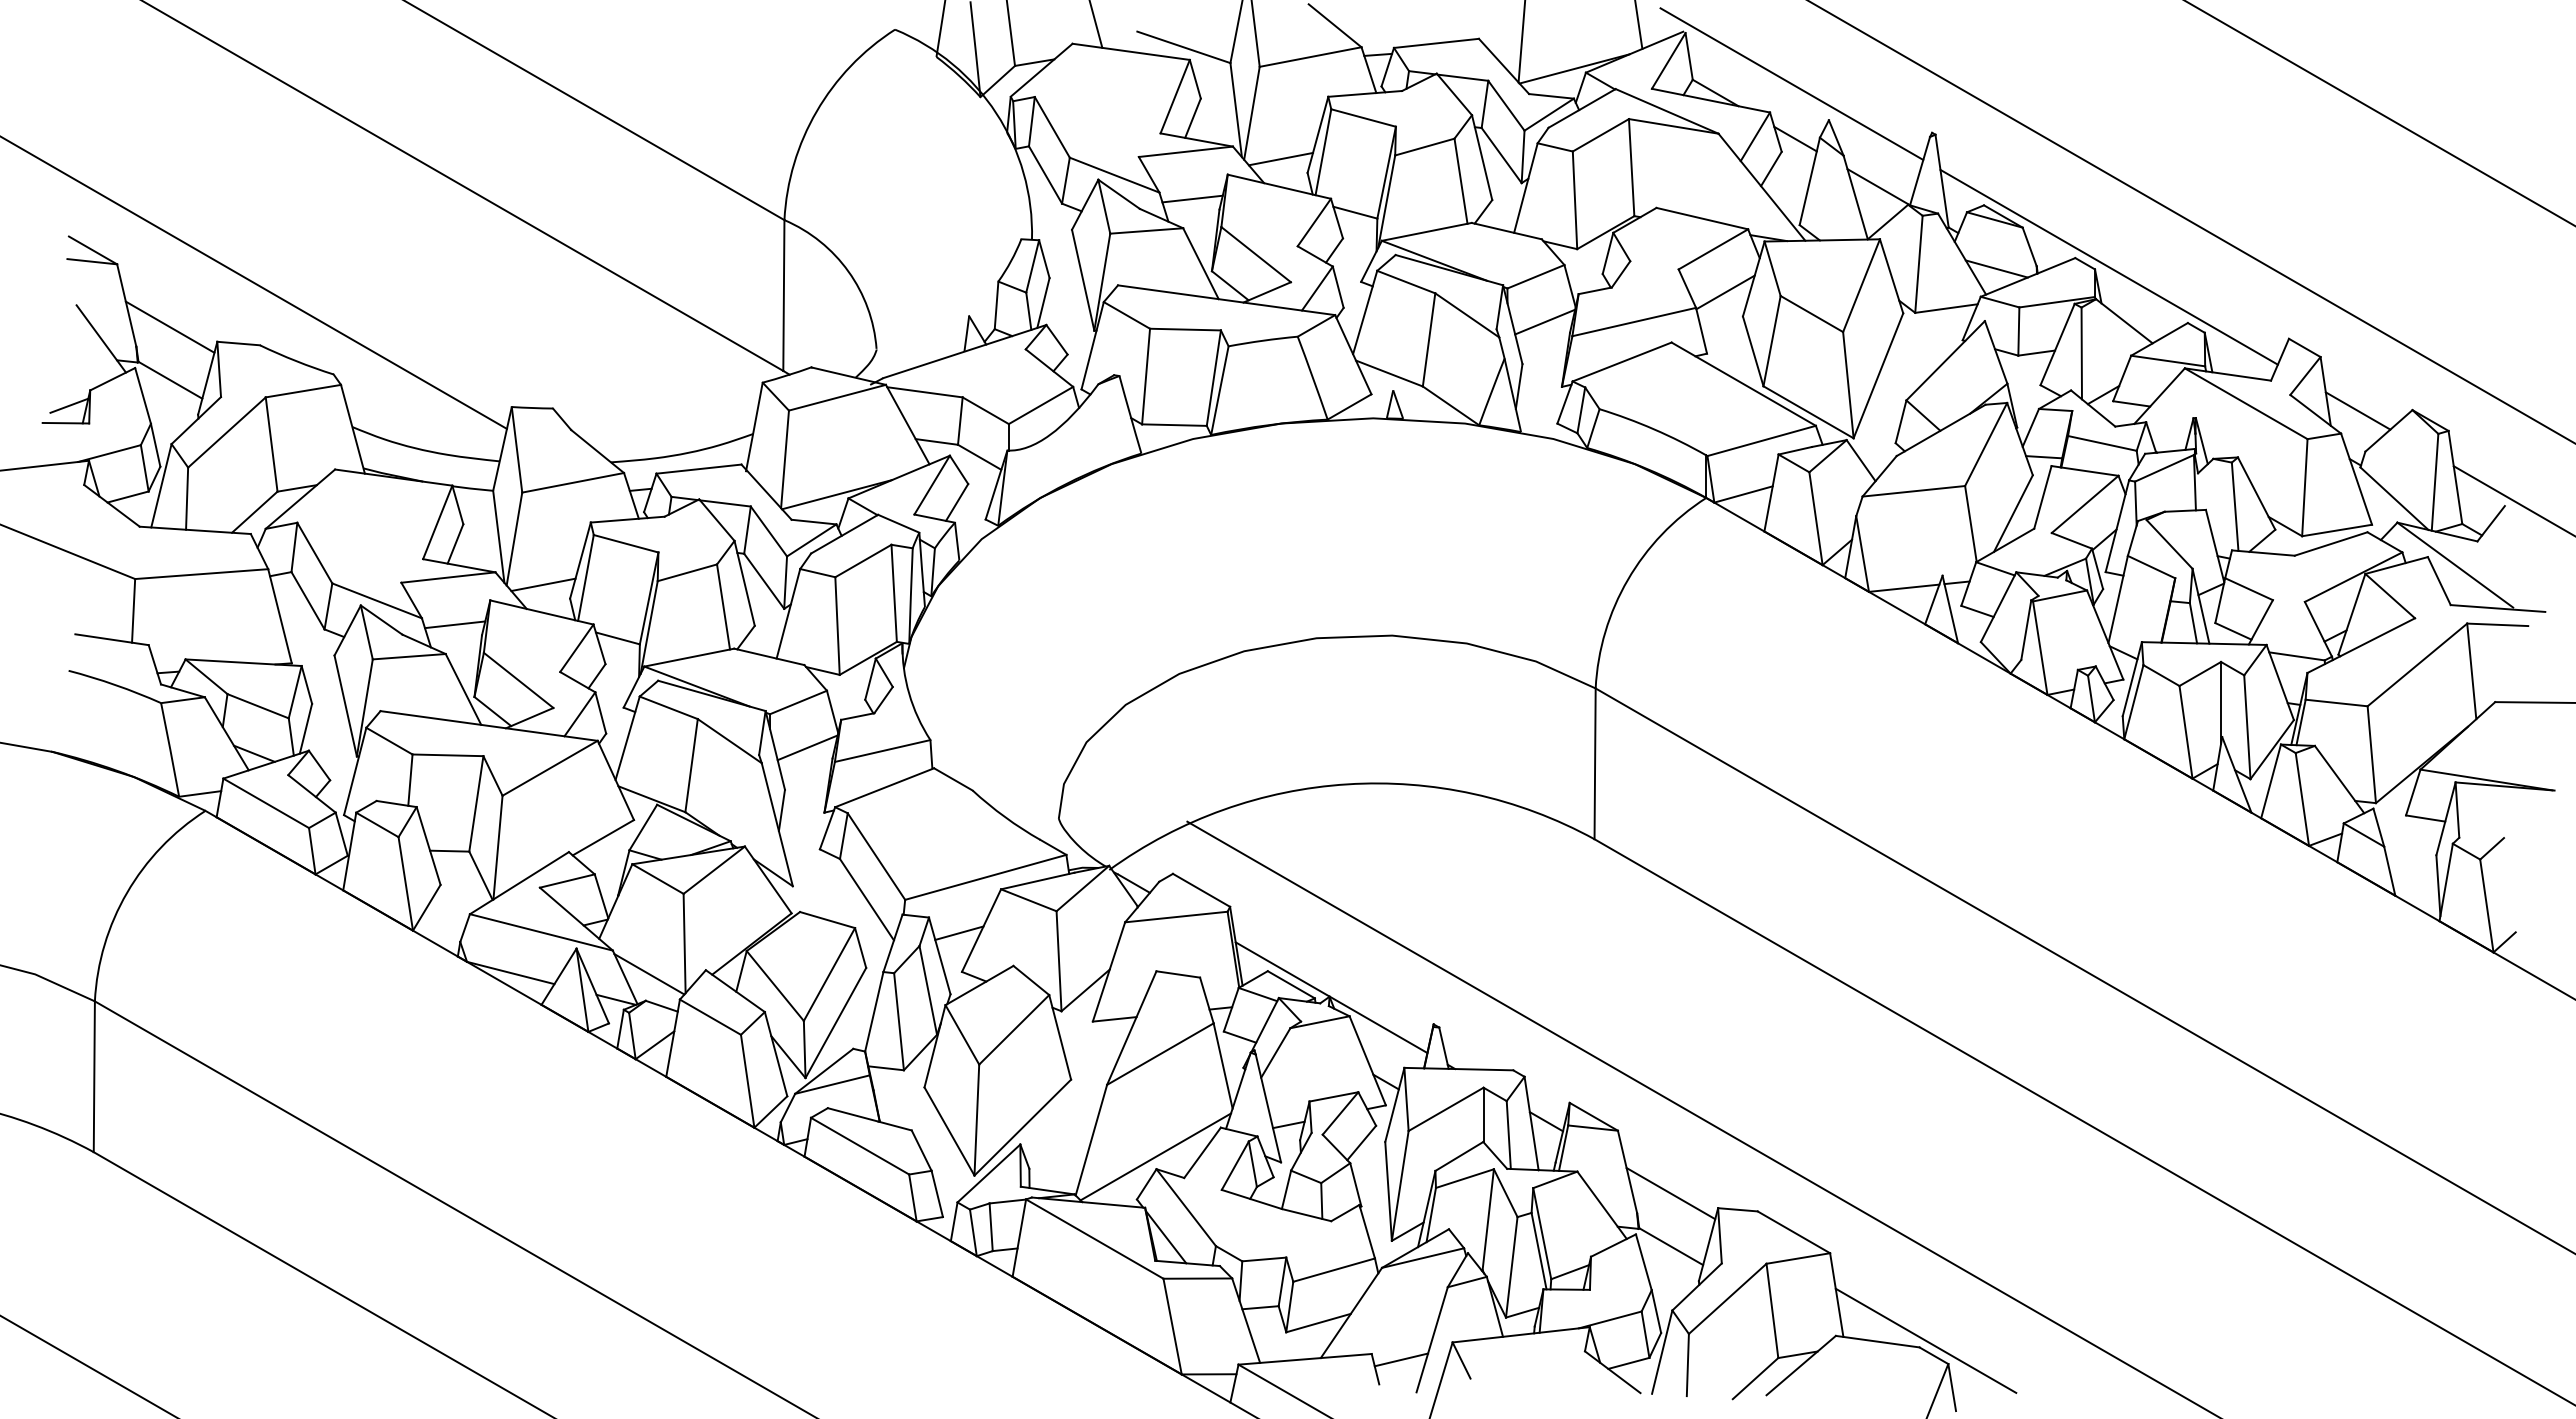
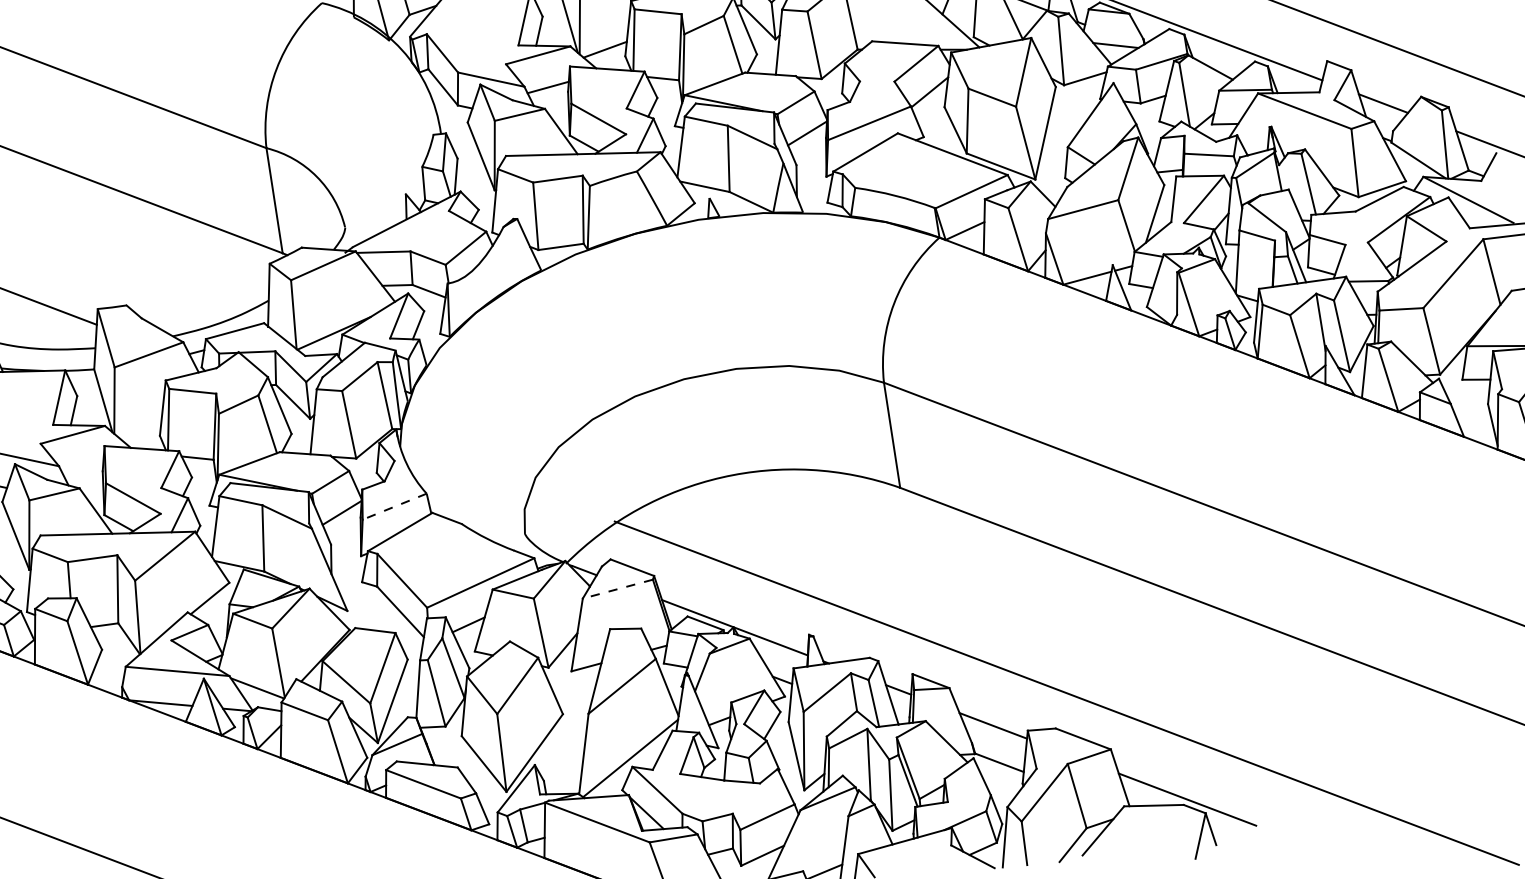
line: (543, 584) -> (139, 428), removed
line: (454, 624) -> (82, 466), removed
line: (882, 751) -> (394, 507), solid -> dashed
line: (1176, 917) -> (618, 589), solid -> dashed

